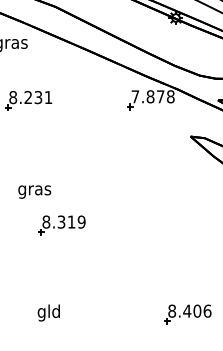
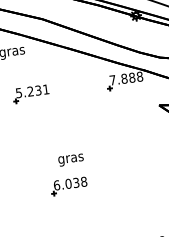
text: (160, 96) -> (132, 77), 7.878 -> 7.888
text: (13, 97) -> (19, 93), 8.231 -> 5.231
text: (34, 191) -> (70, 159), moved
text: (63, 221) -> (70, 183), 8.319 -> 6.038

